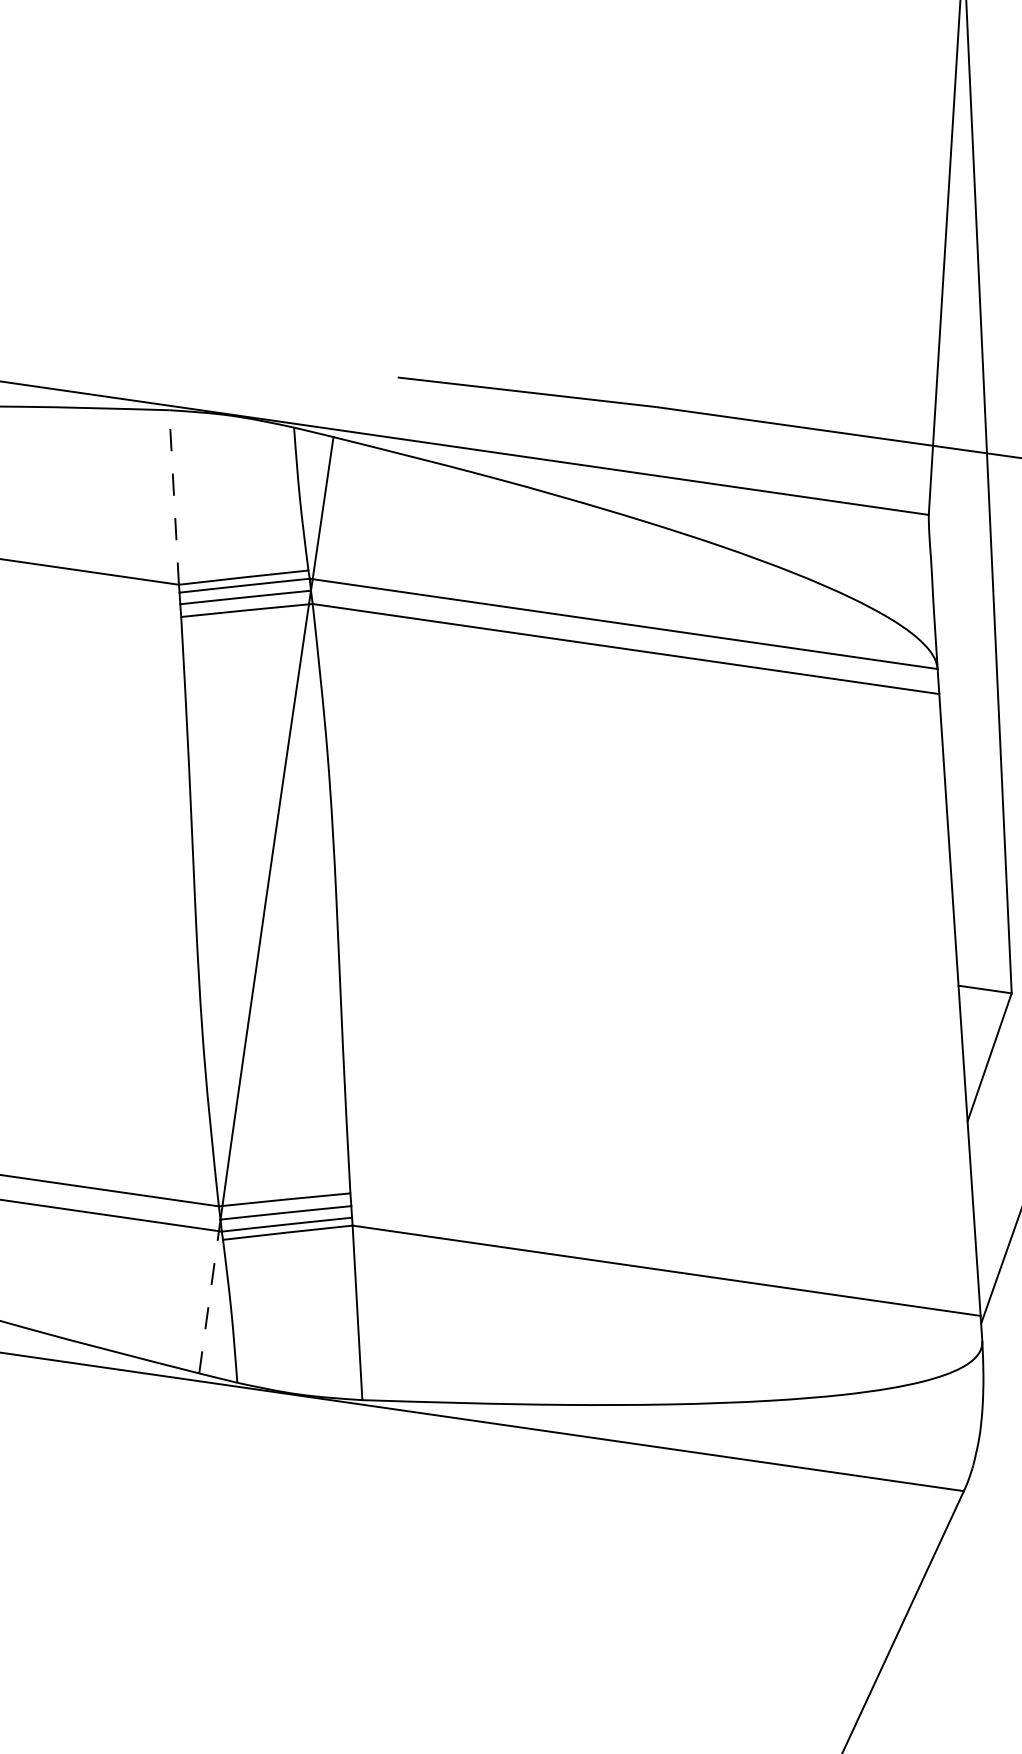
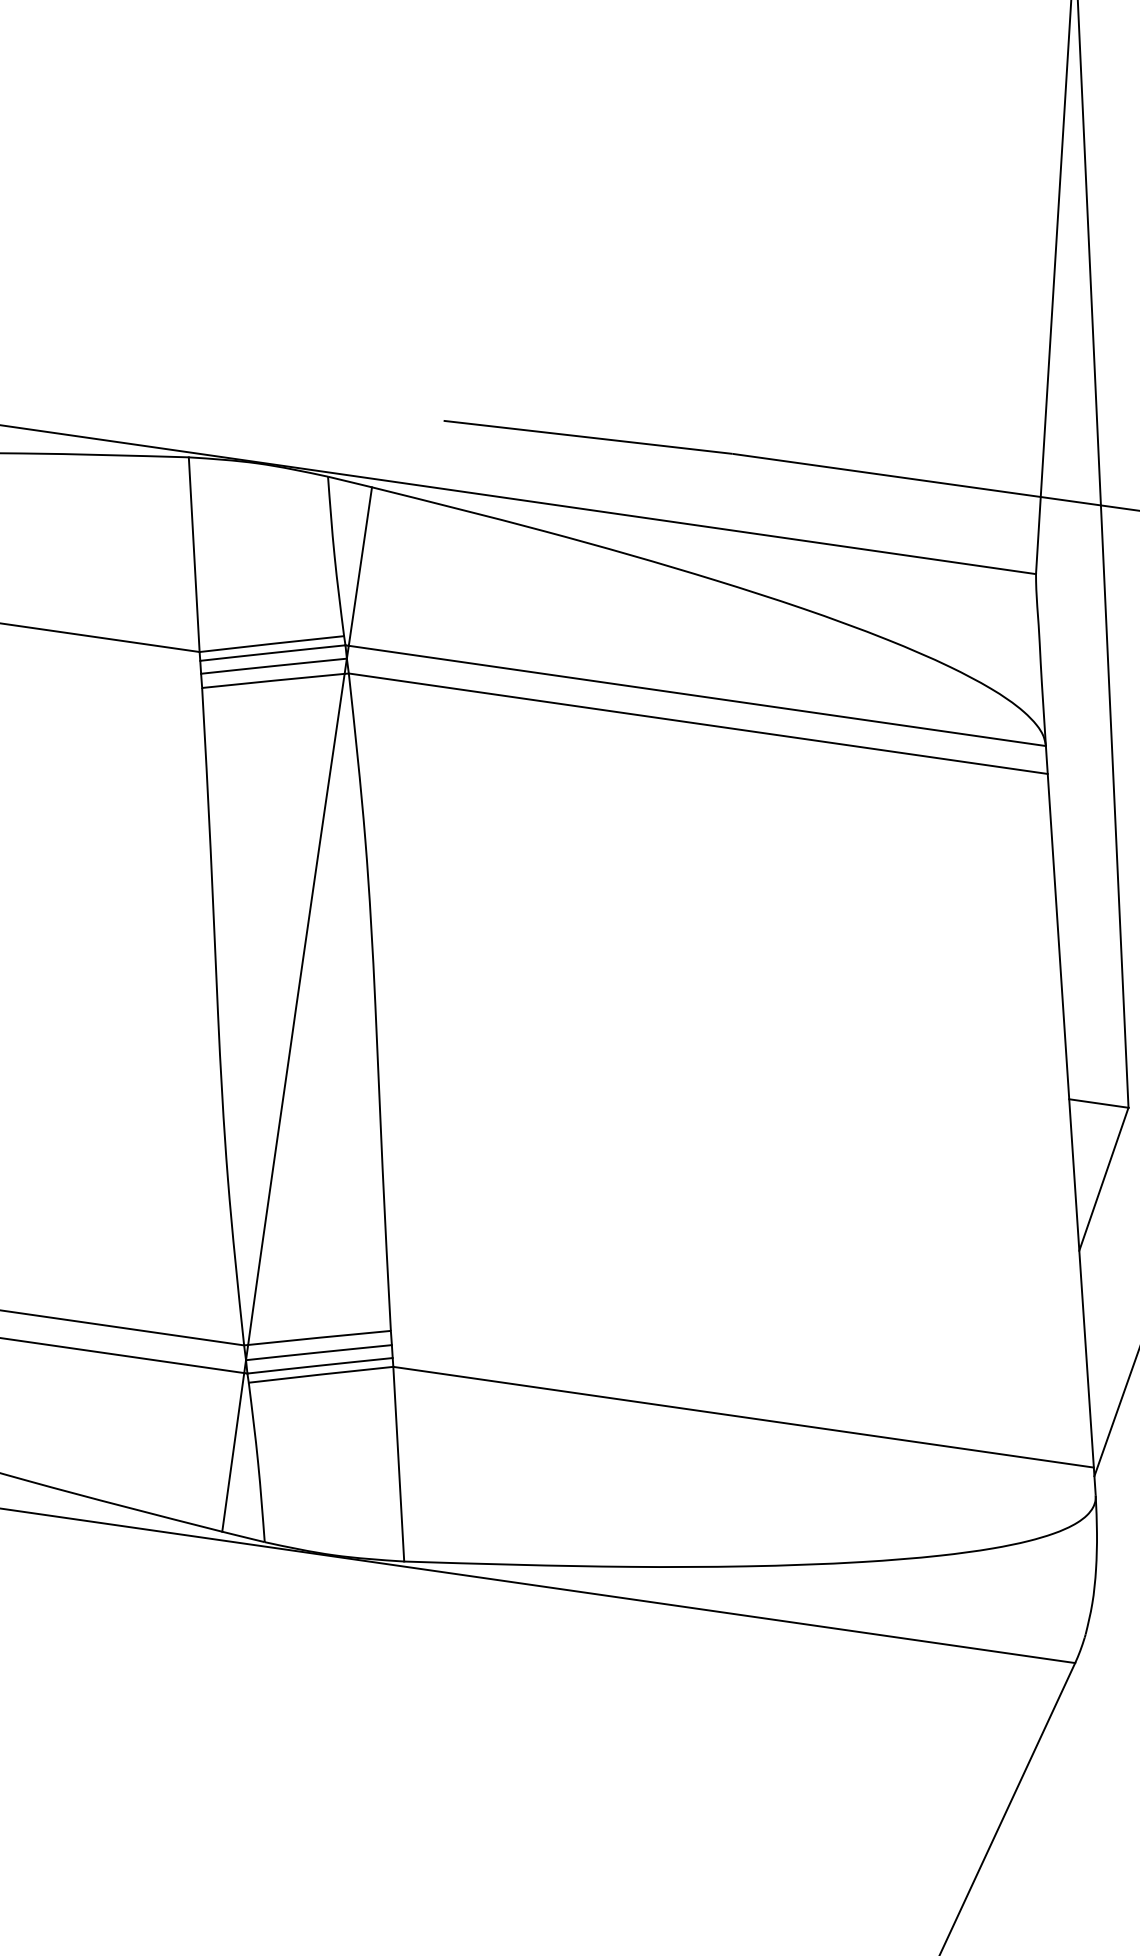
line: (174, 497) -> (194, 554), dashed -> solid
line: (209, 1301) -> (233, 1451), dashed -> solid

